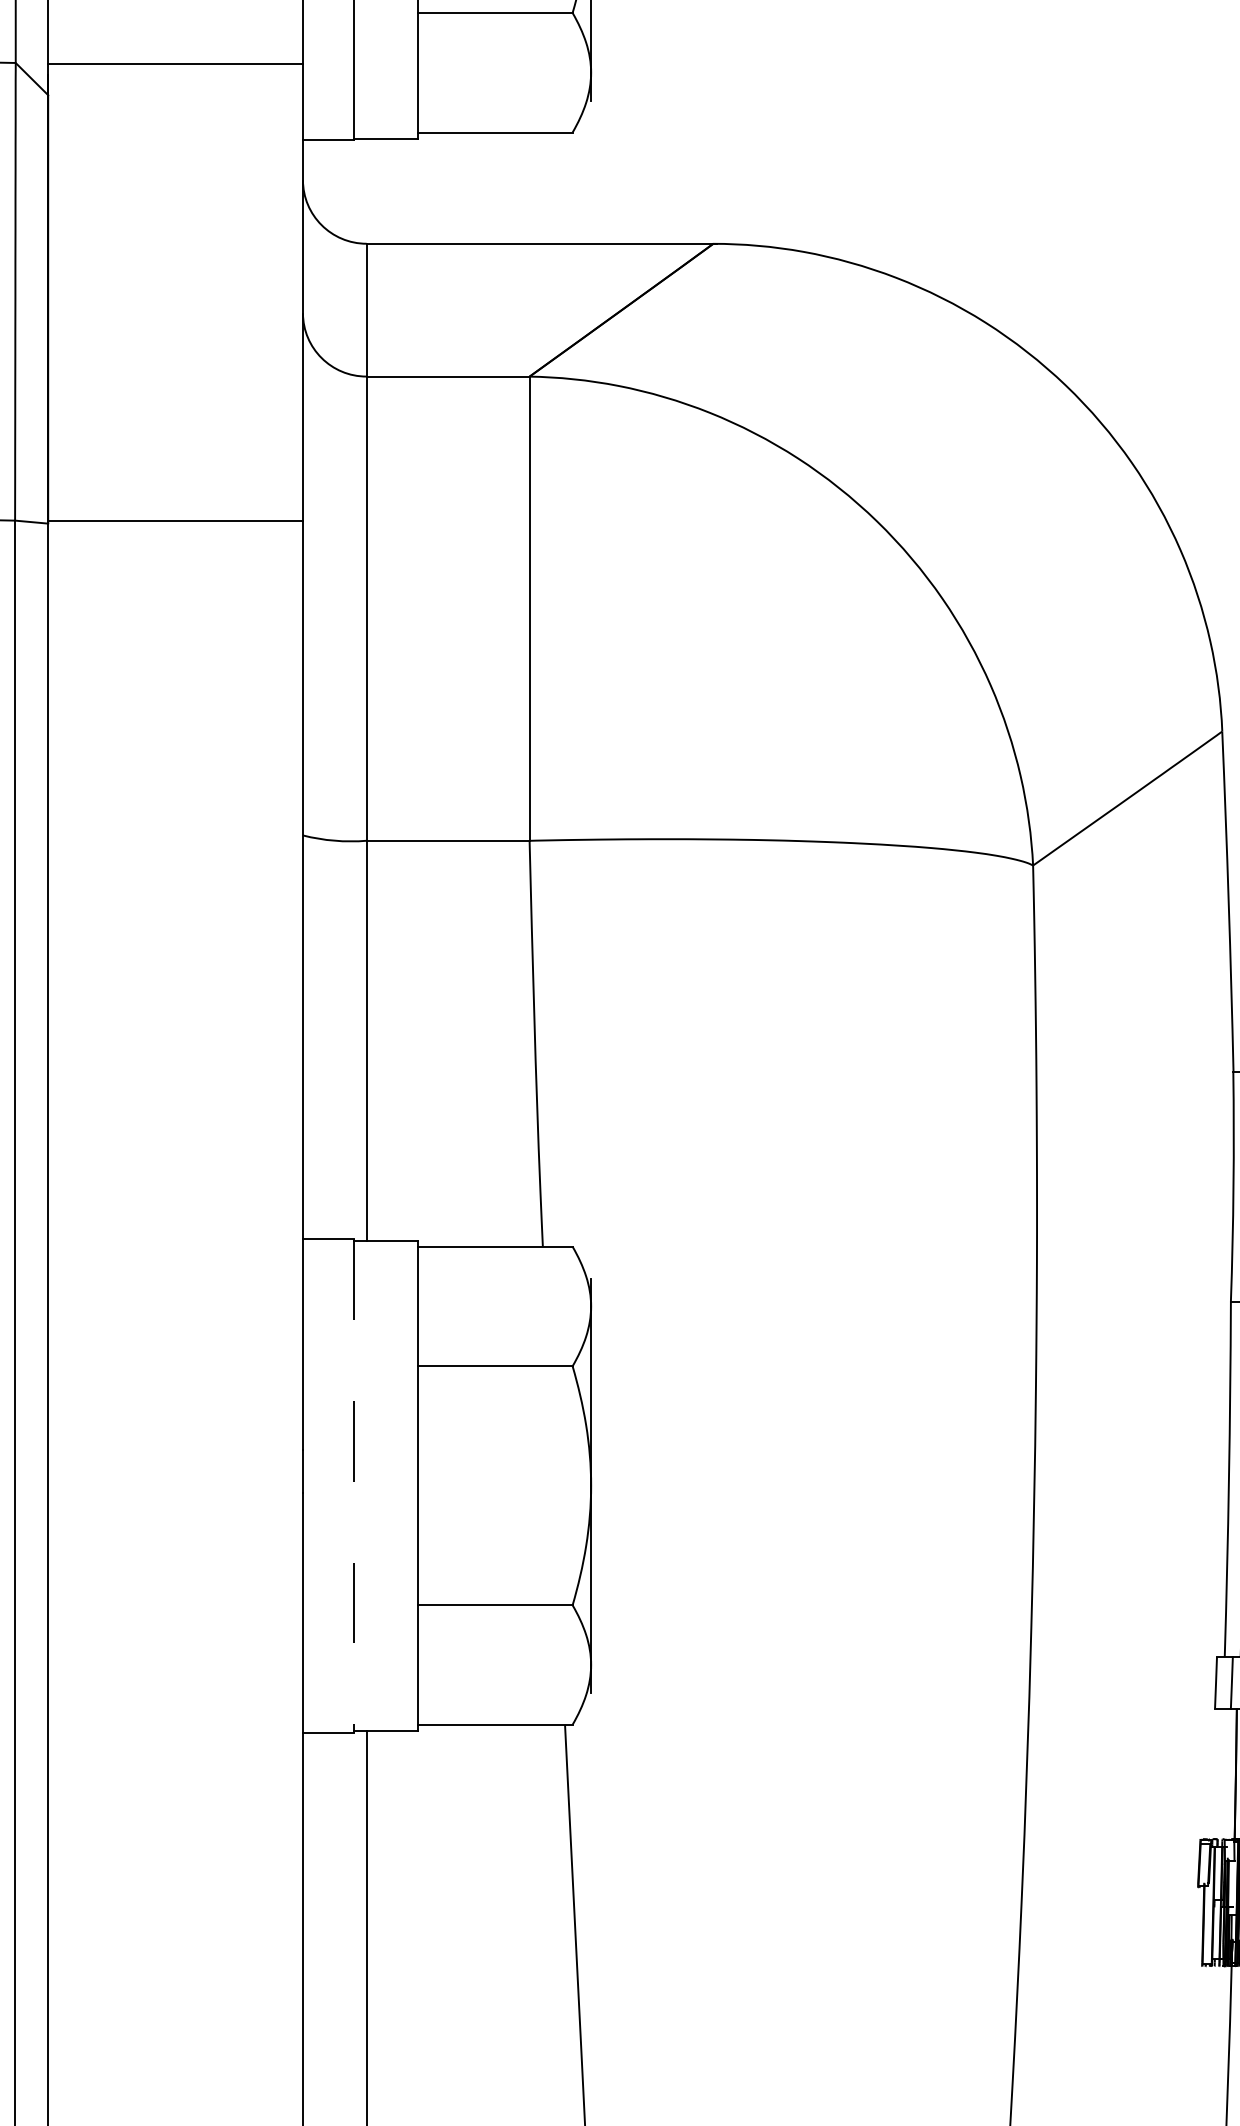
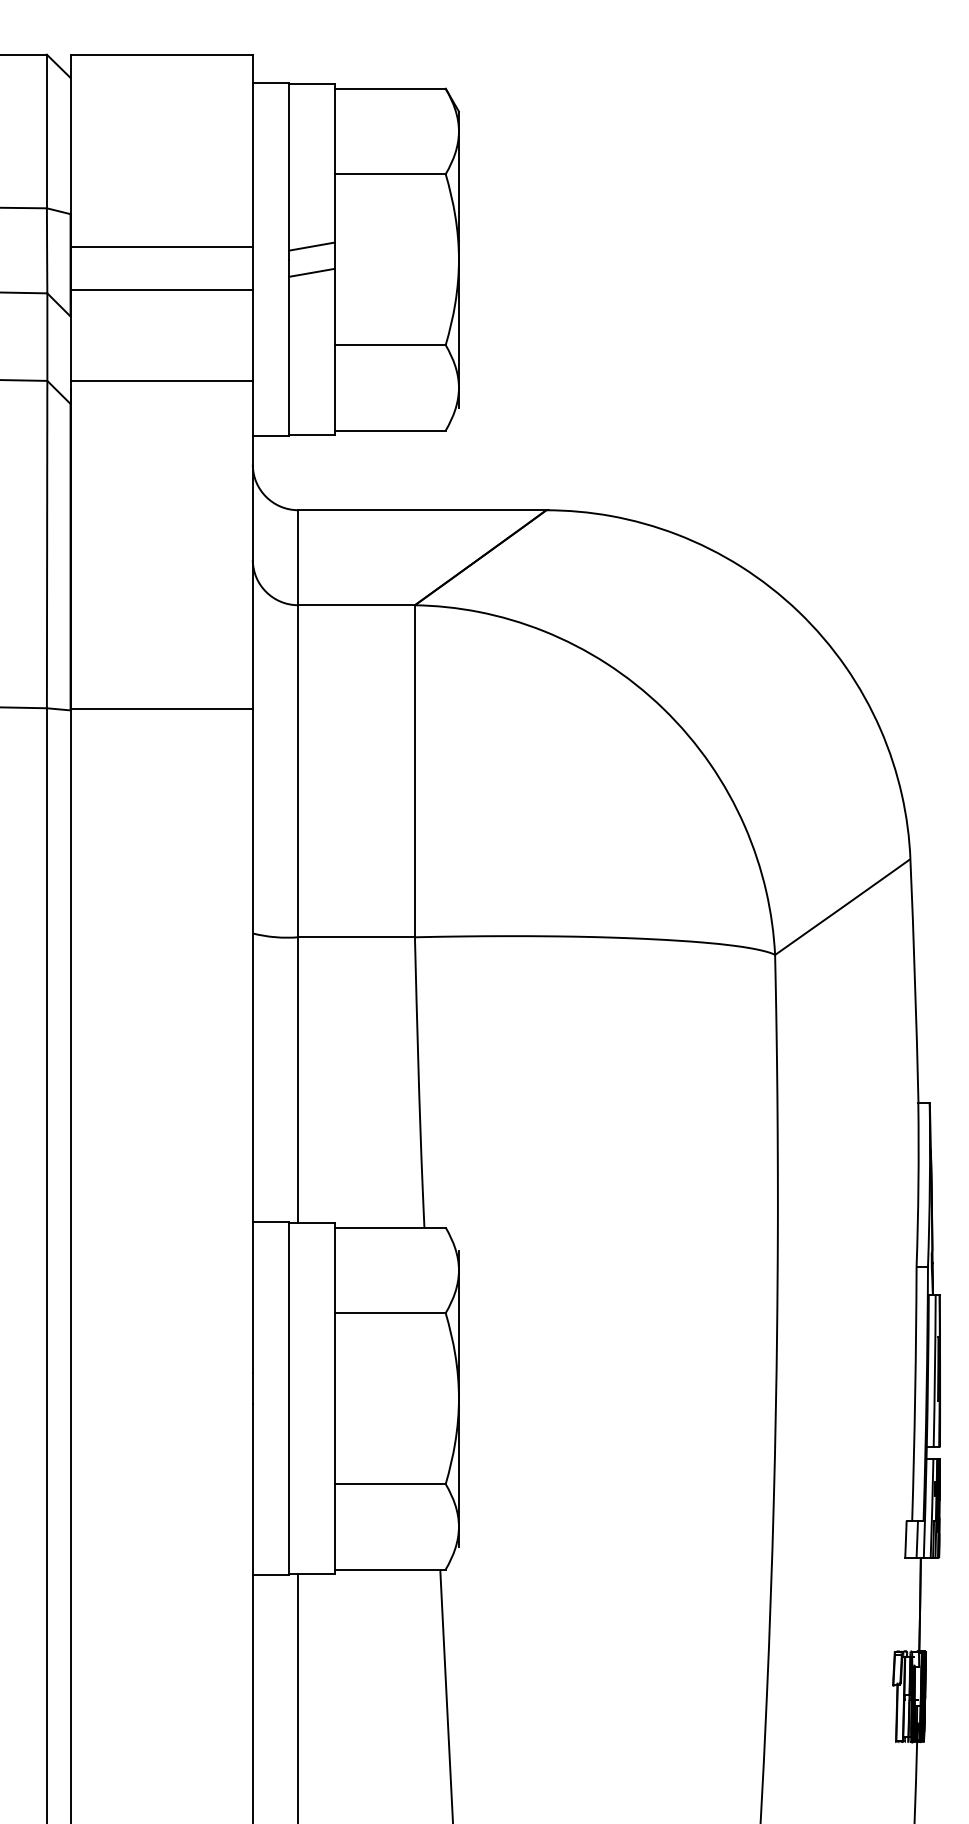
line: (354, 1485) -> (289, 1398), dashed -> solid

